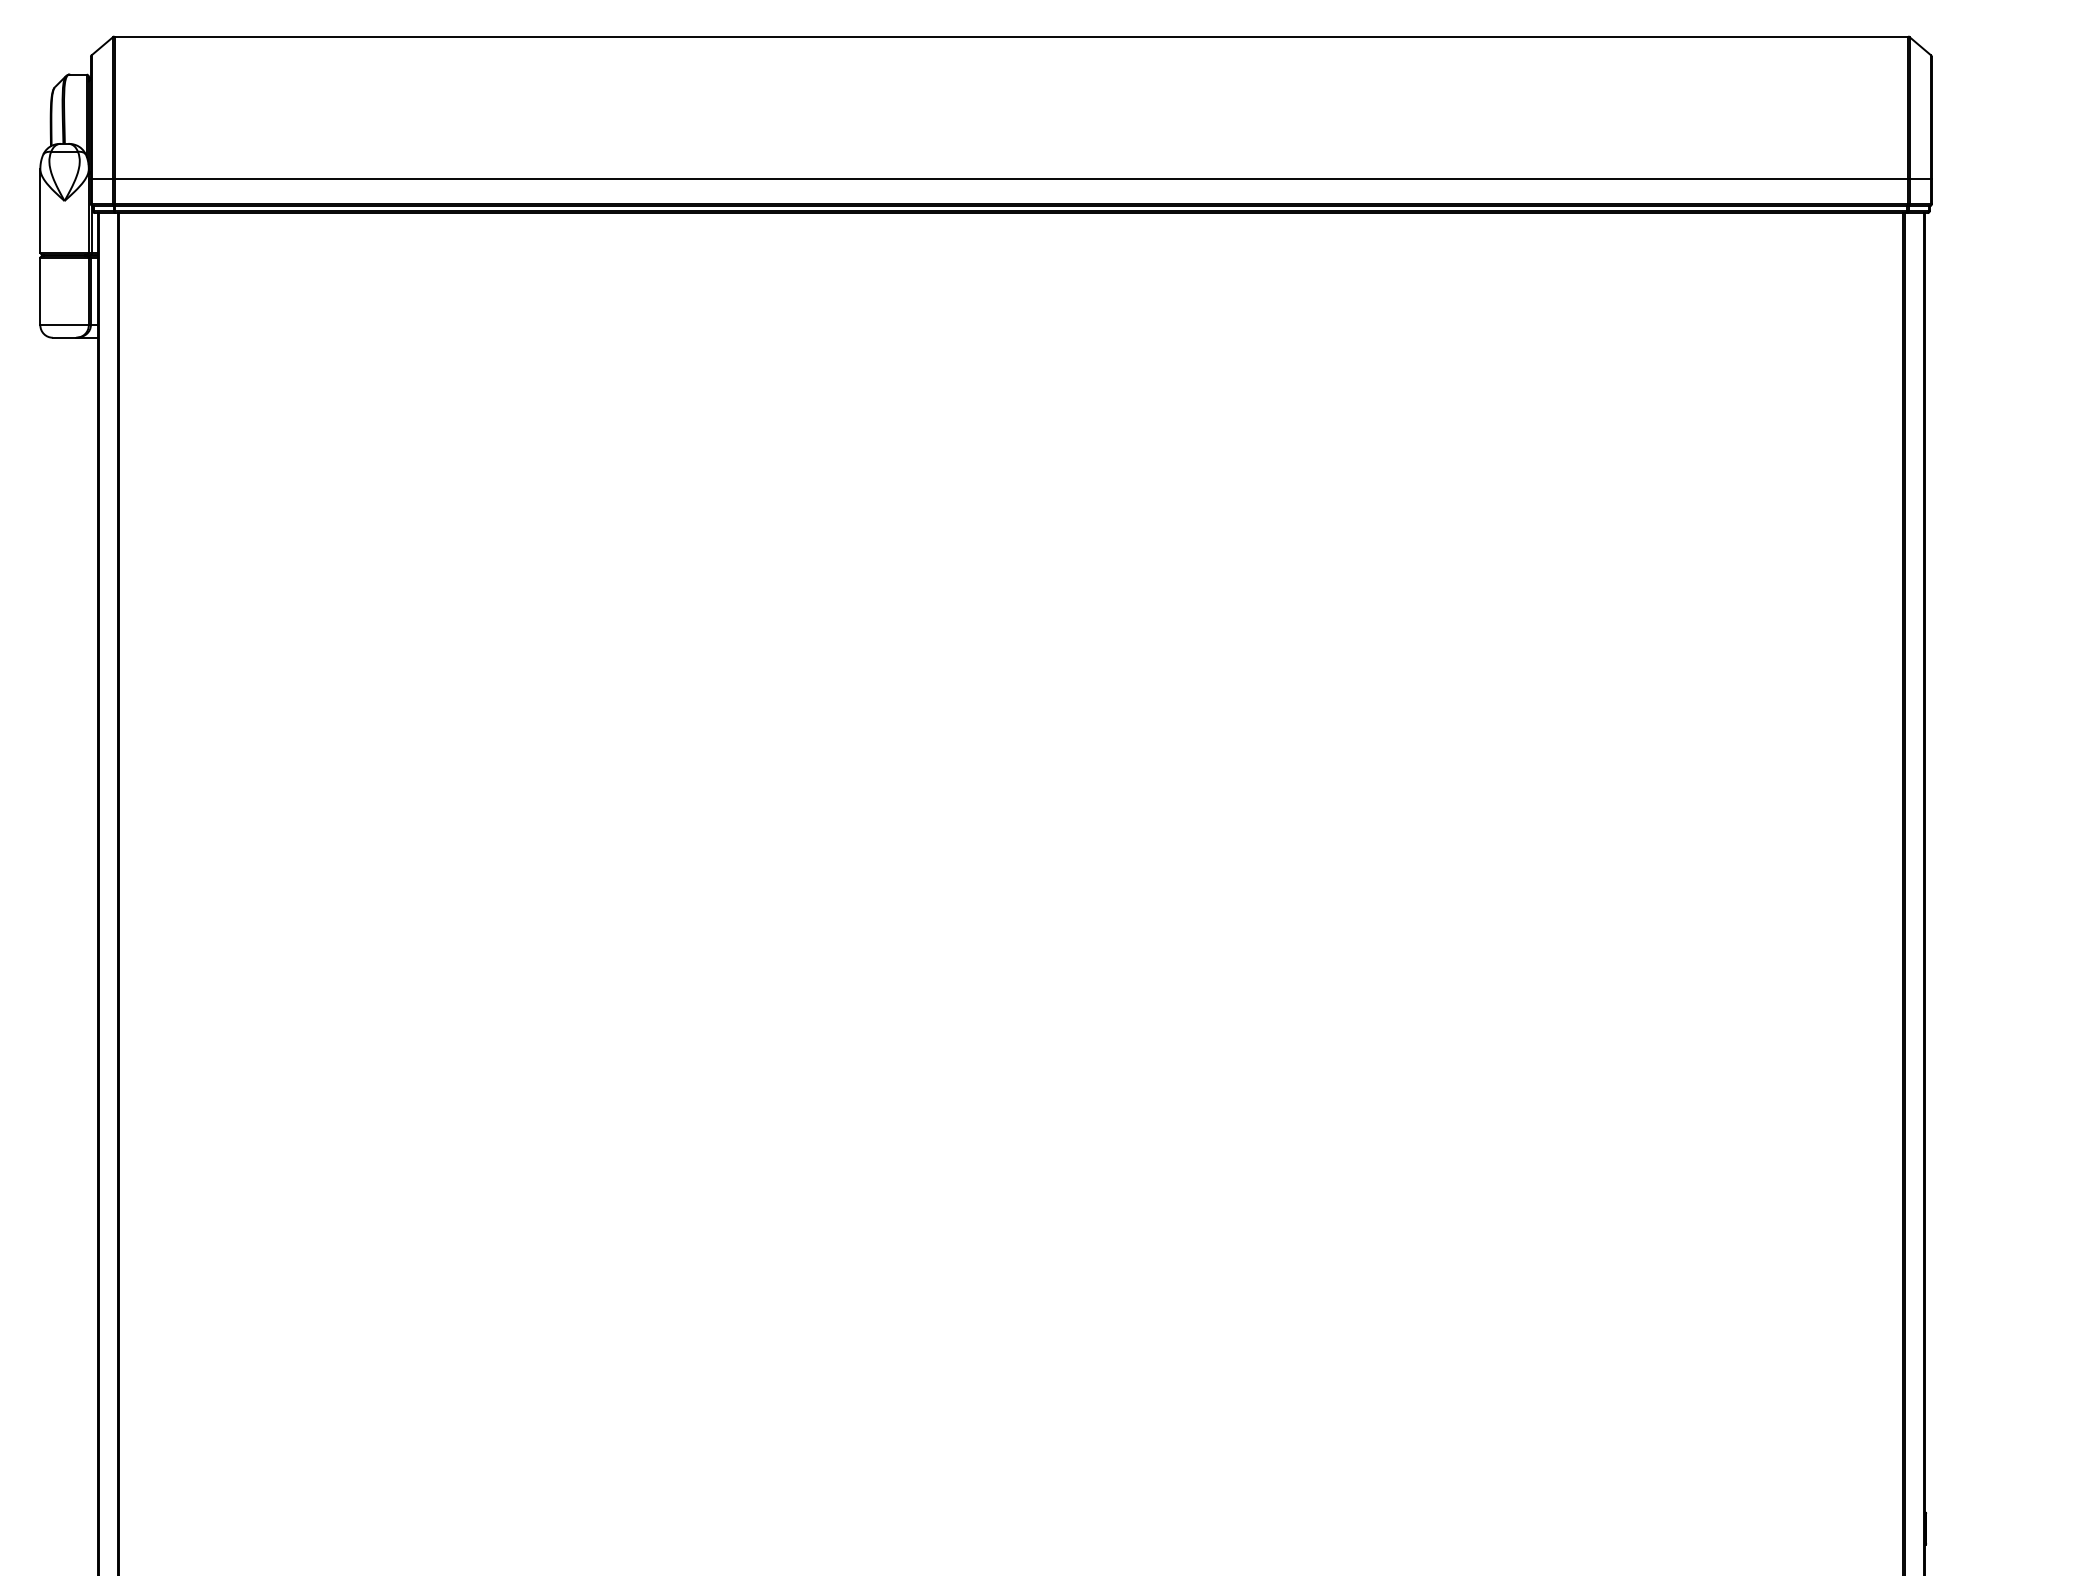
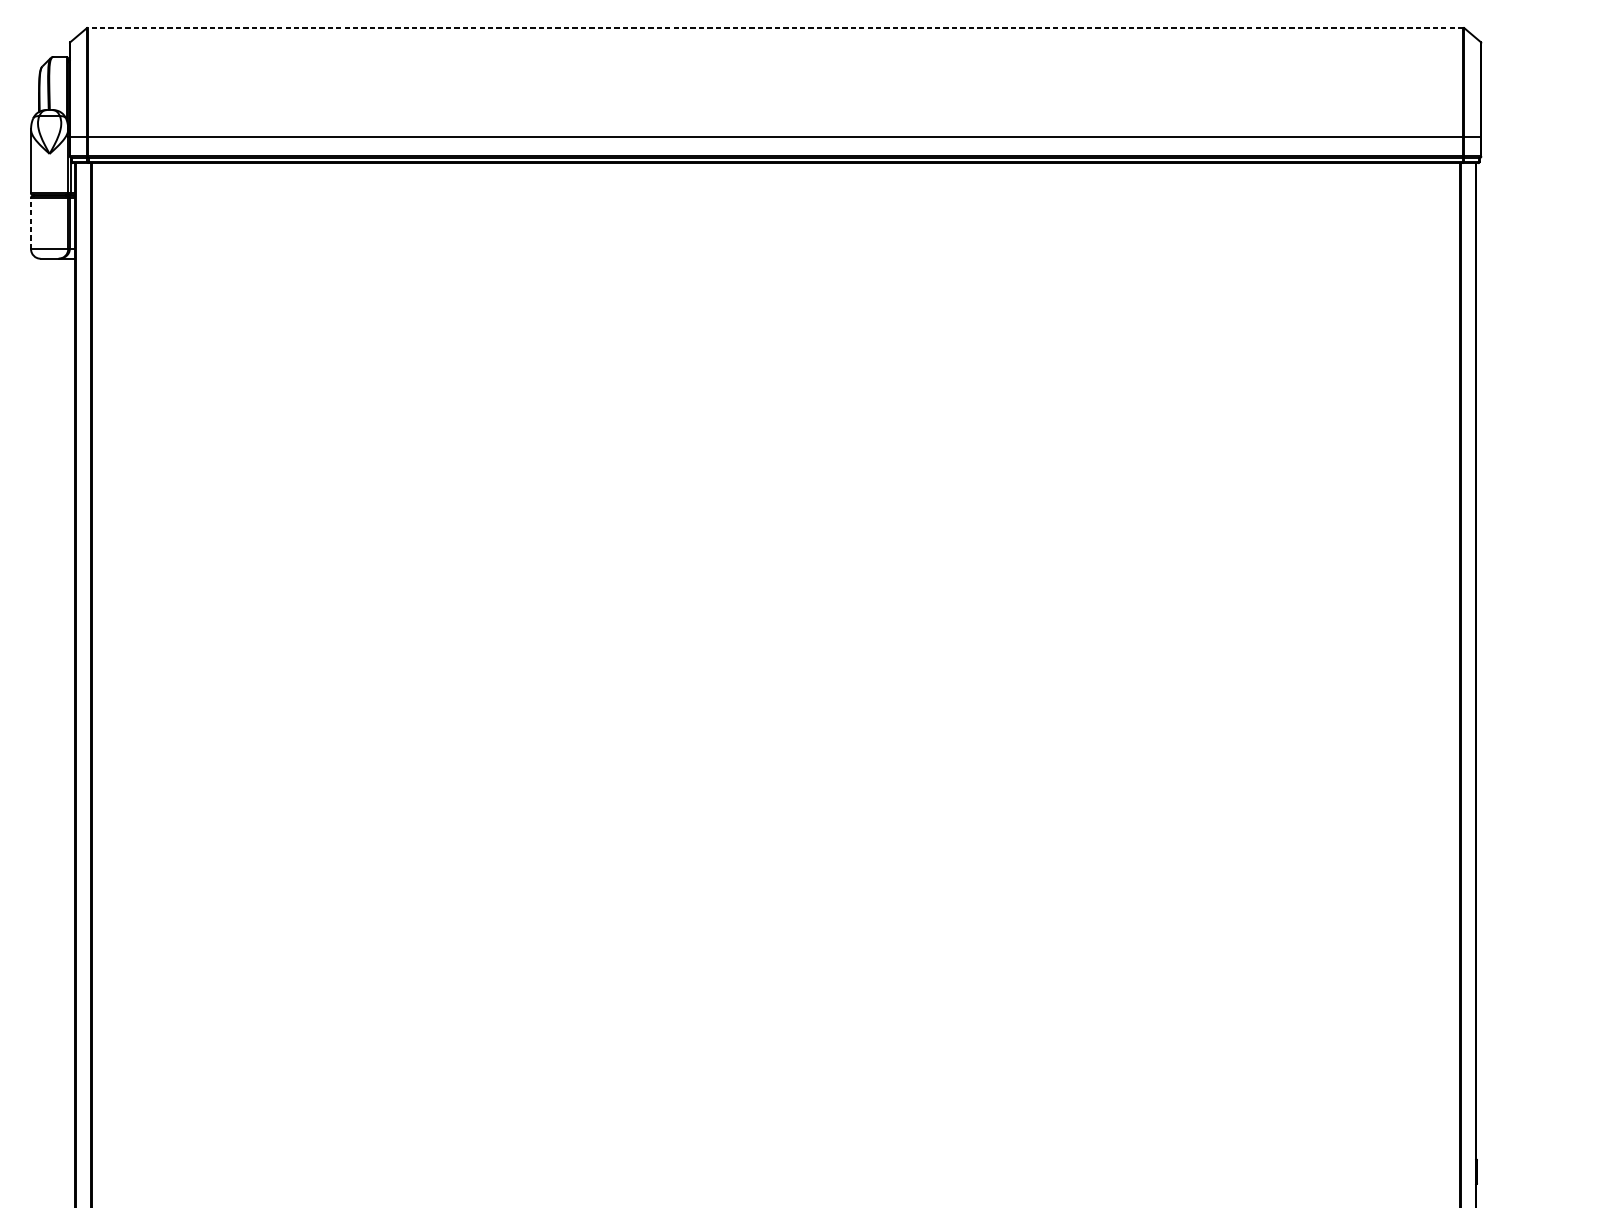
line: (1011, 36) -> (775, 27), solid -> dashed
line: (40, 291) -> (31, 223), solid -> dashed

